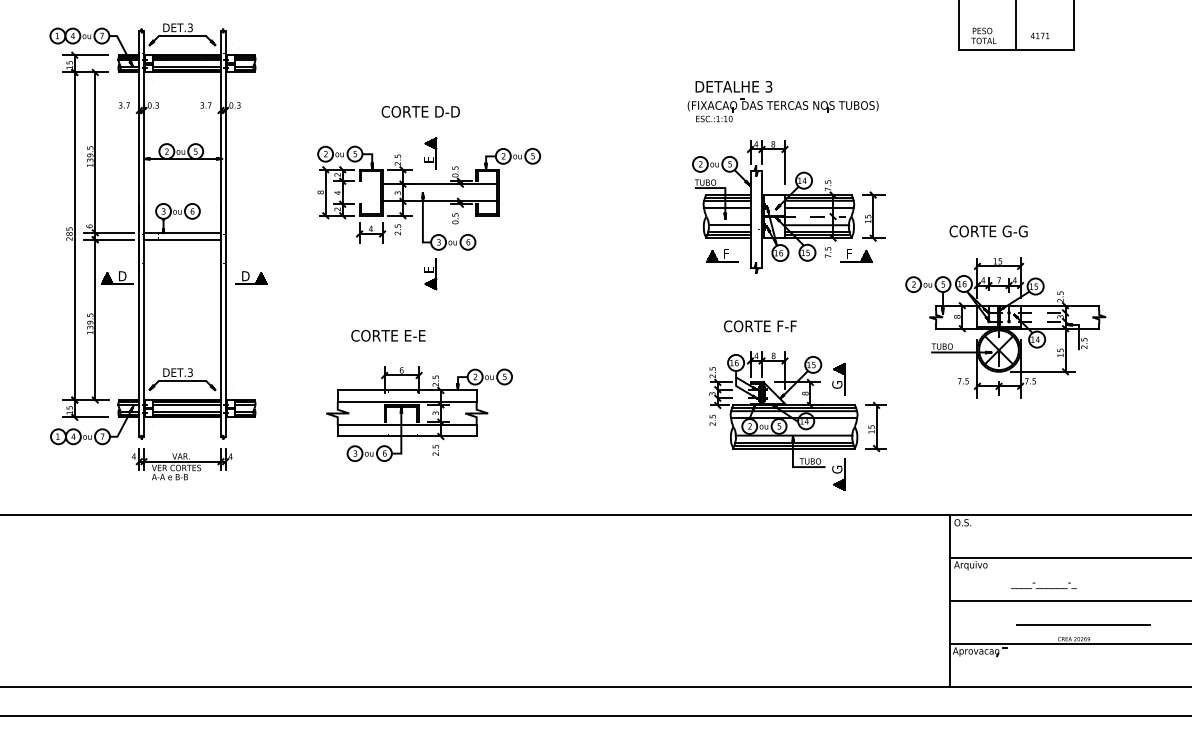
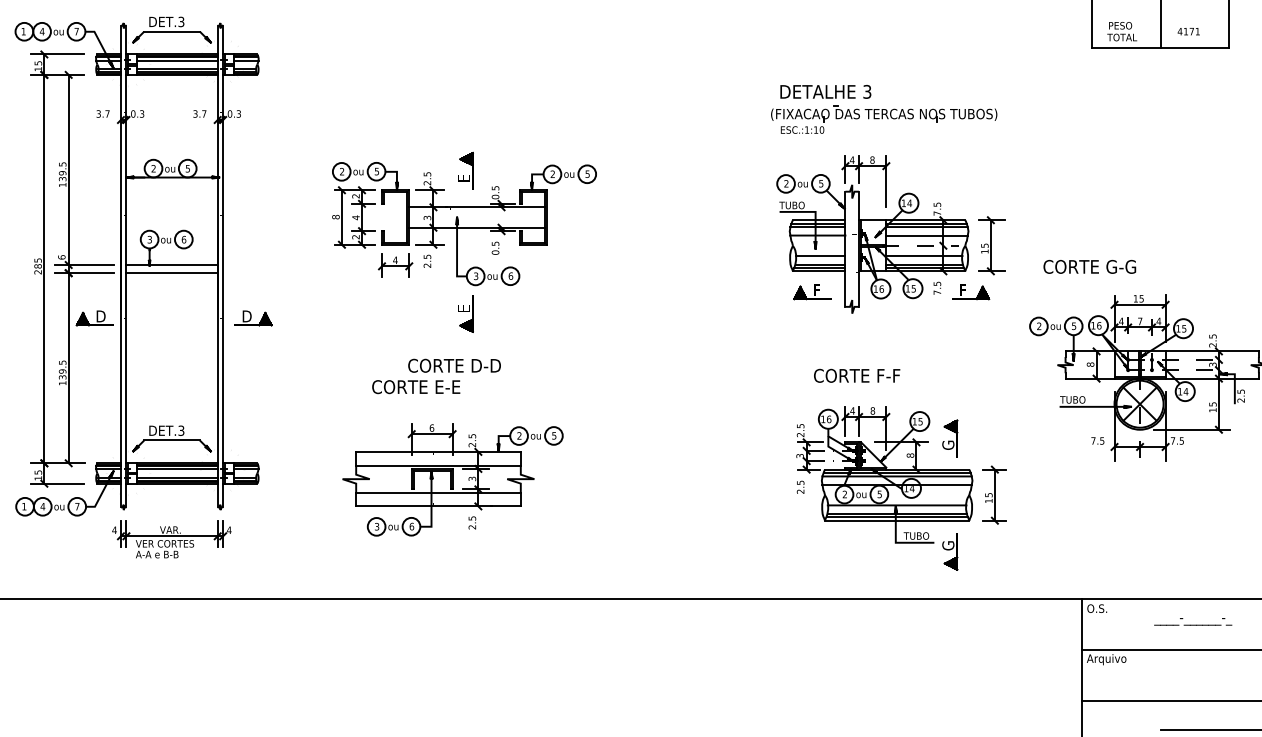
text: (420, 111) -> (454, 365), moved
text: (988, 231) -> (1089, 266), moved
text: (1043, 585) -> (1192, 621), moved

